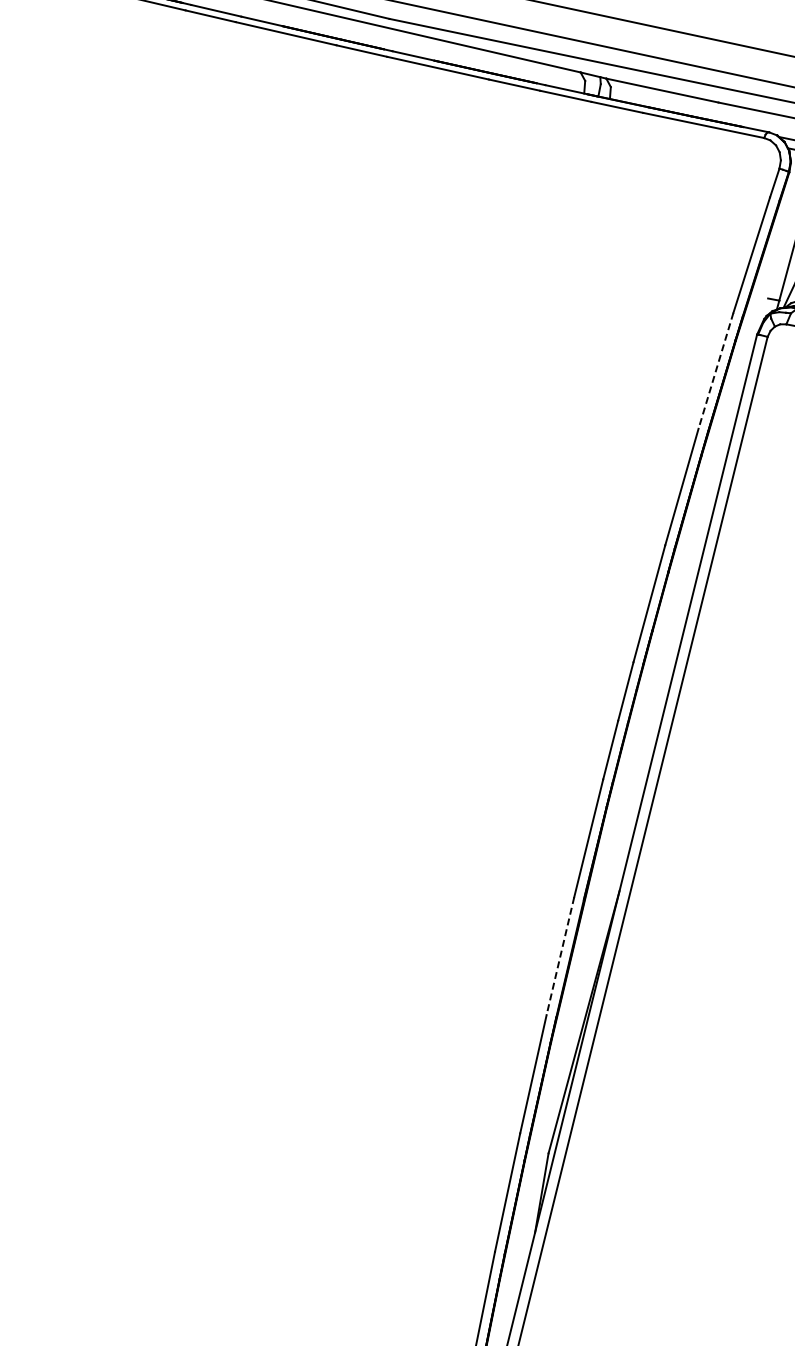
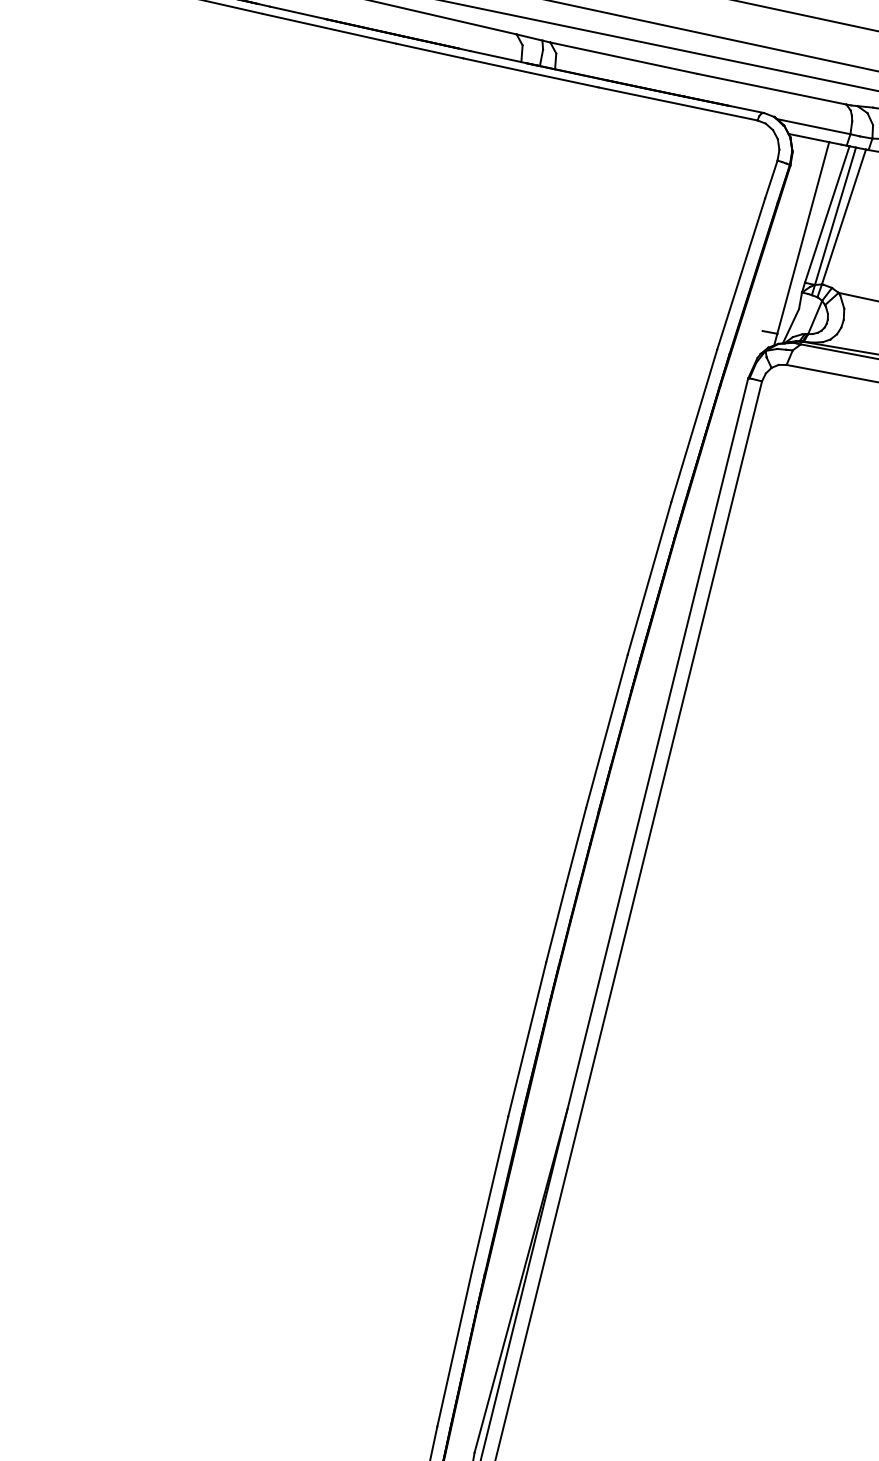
line: (715, 370) -> (693, 425), dashed -> solid
line: (560, 956) -> (490, 1194), dashed -> solid

